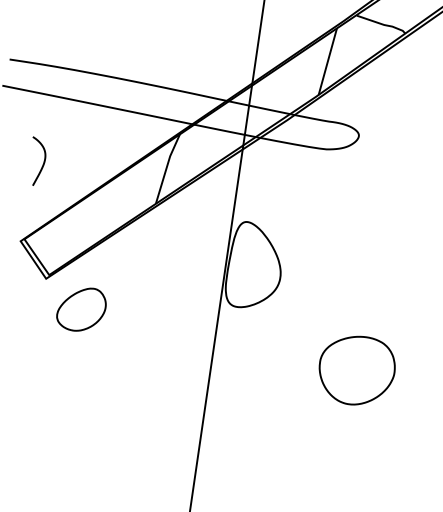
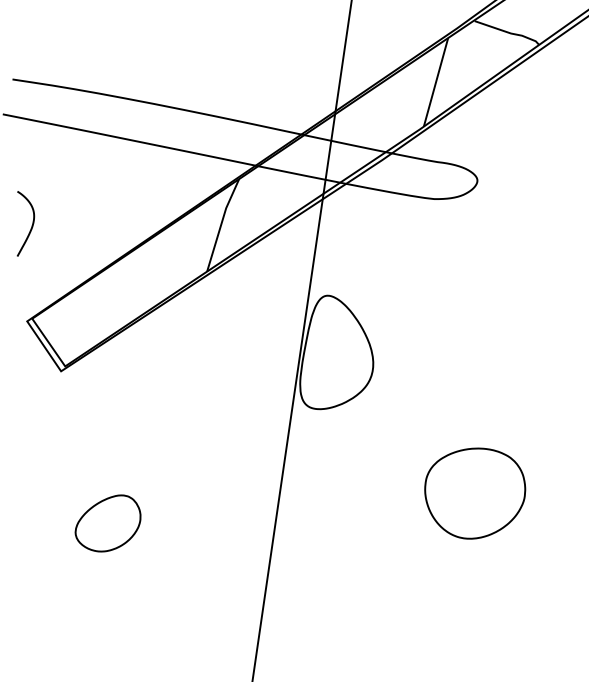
curve: (43, 162) -> (31, 225), moved
part: (81, 309) -> (107, 523), moved

